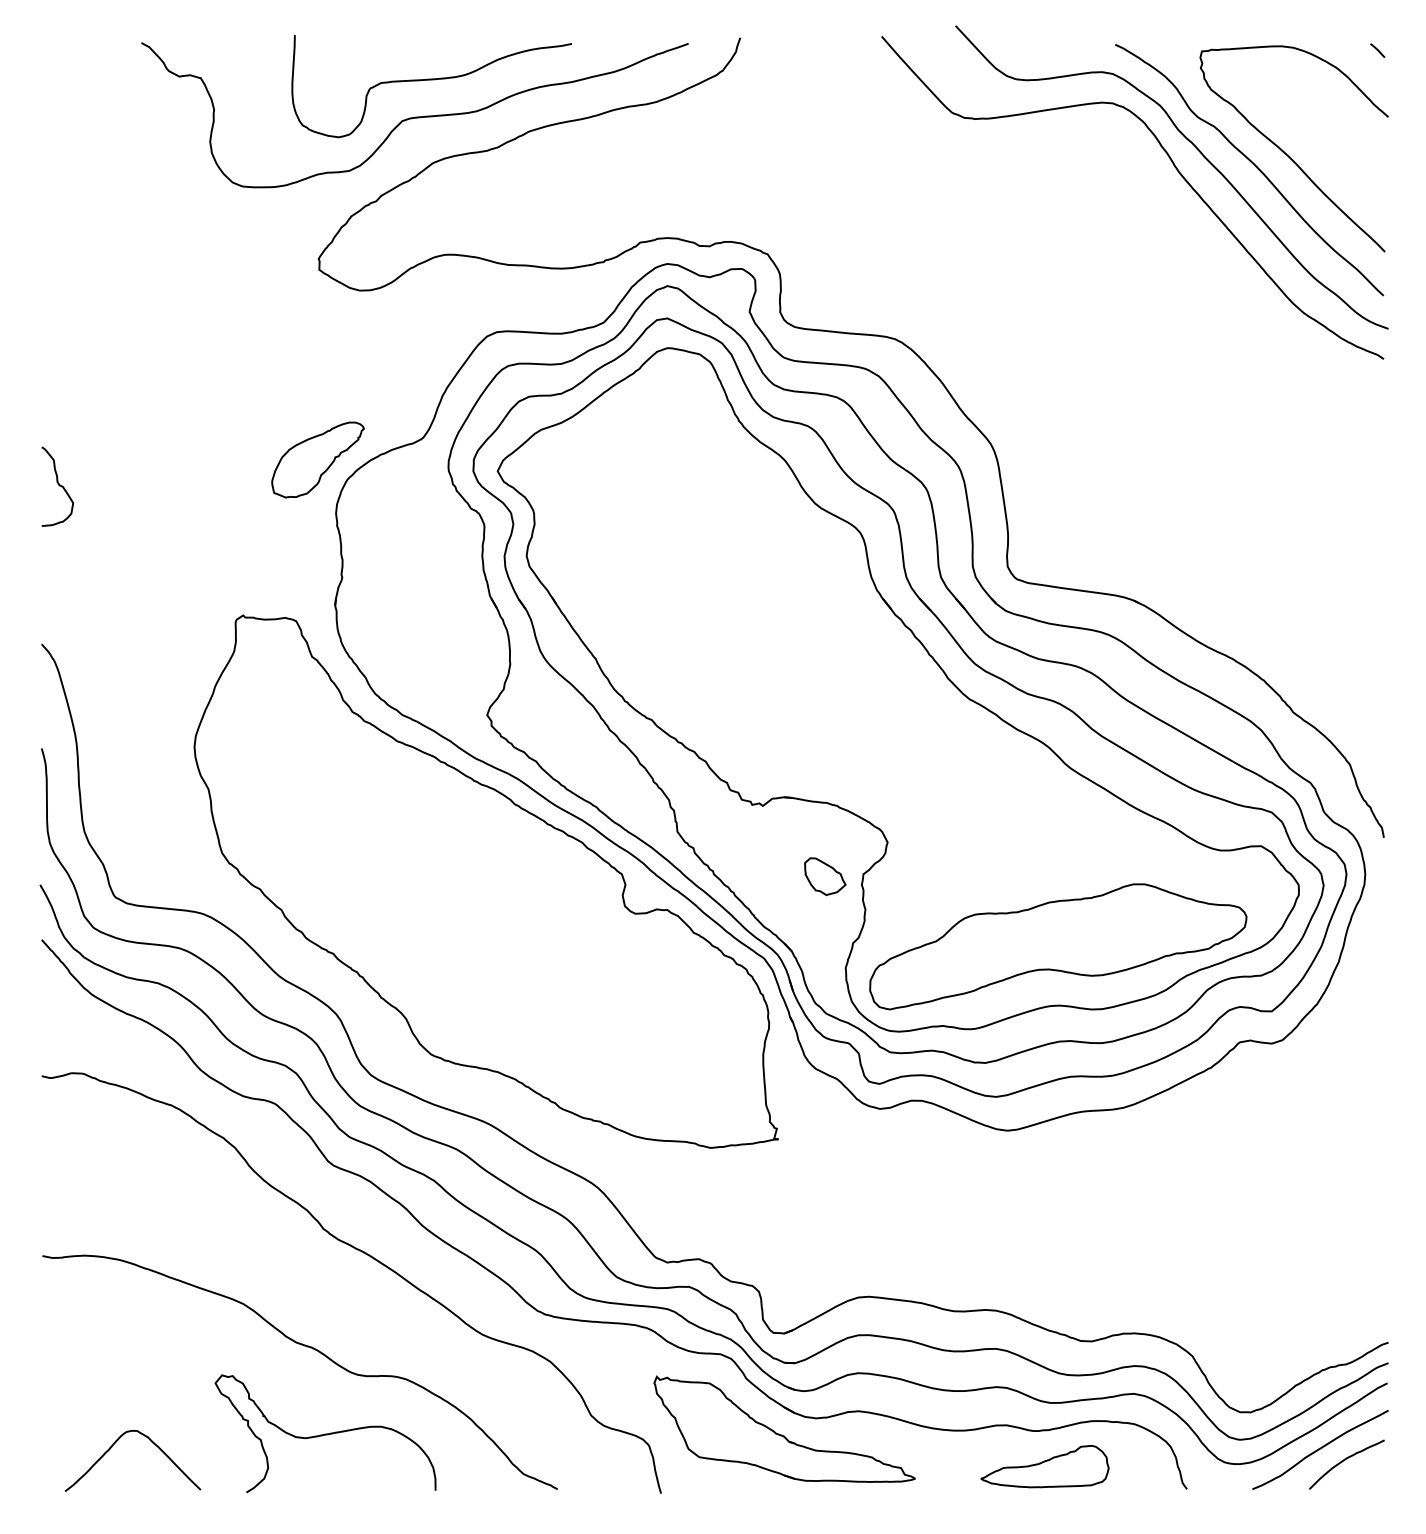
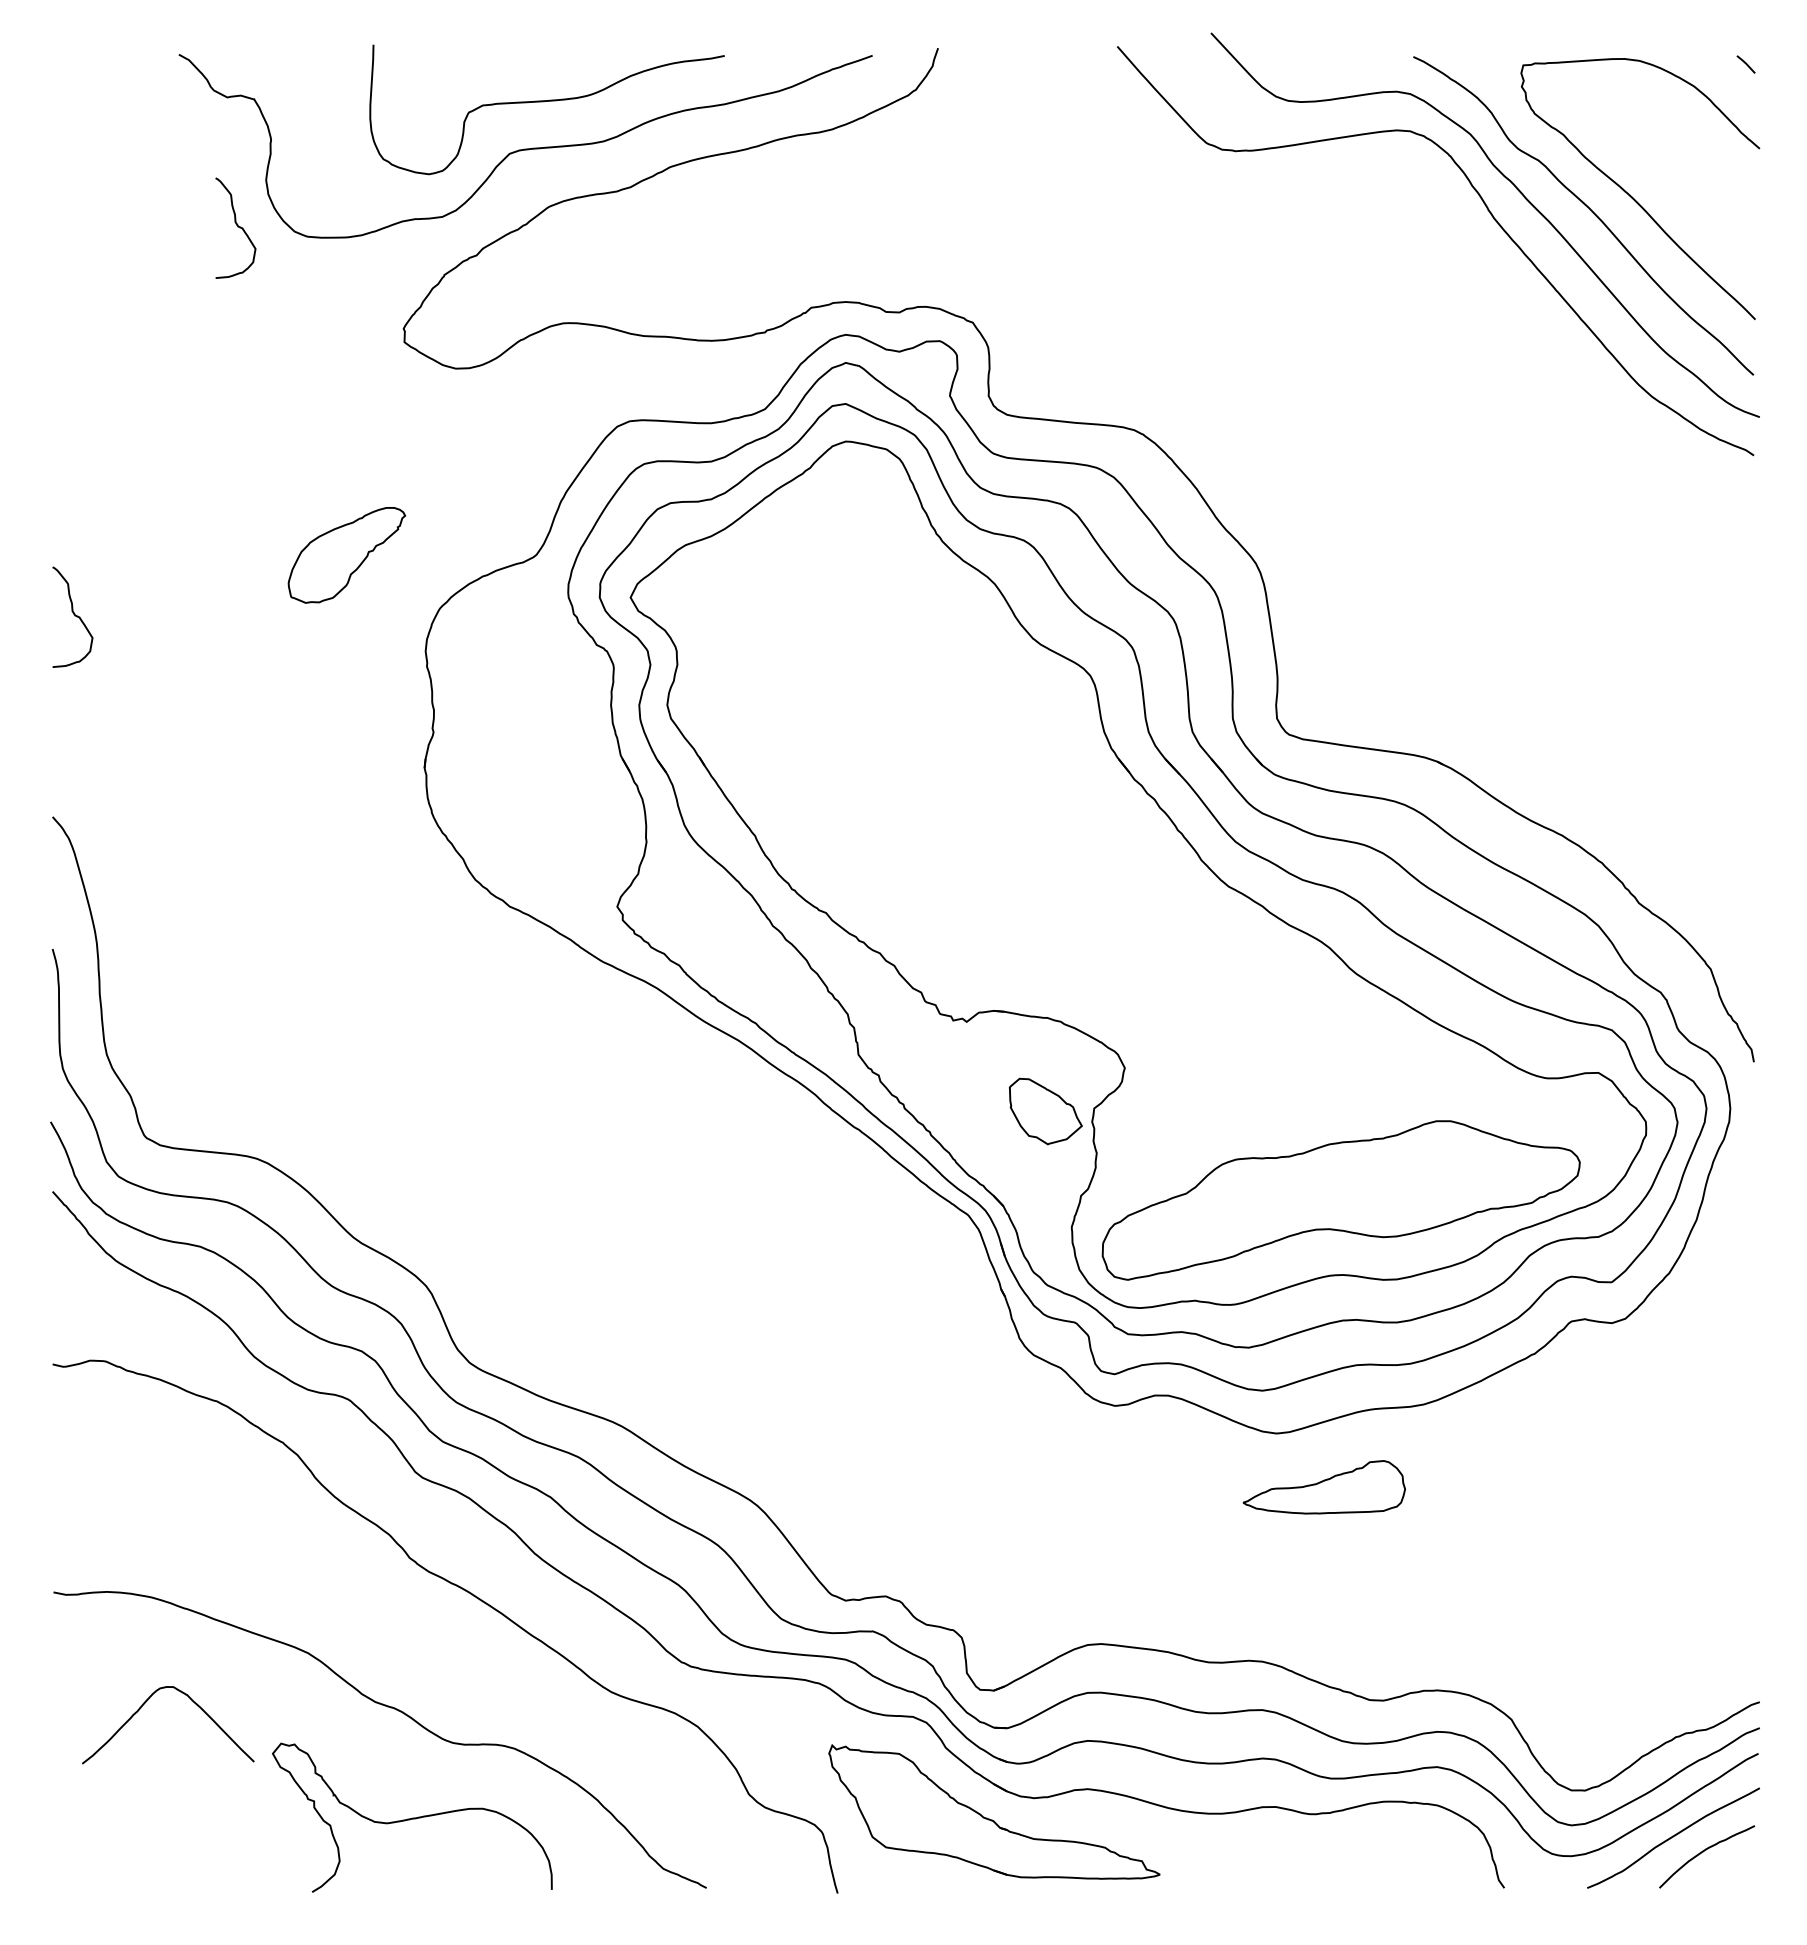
curve: (187, 179) -> (237, 227), added
part: (317, 460) -> (346, 555), moved
part: (825, 876) -> (1045, 1111), size x1.4
part: (485, 881) -> (615, 1117), removed
curve: (115, 1443) -> (146, 1702), moved
part: (1044, 1466) -> (1323, 1487), moved

